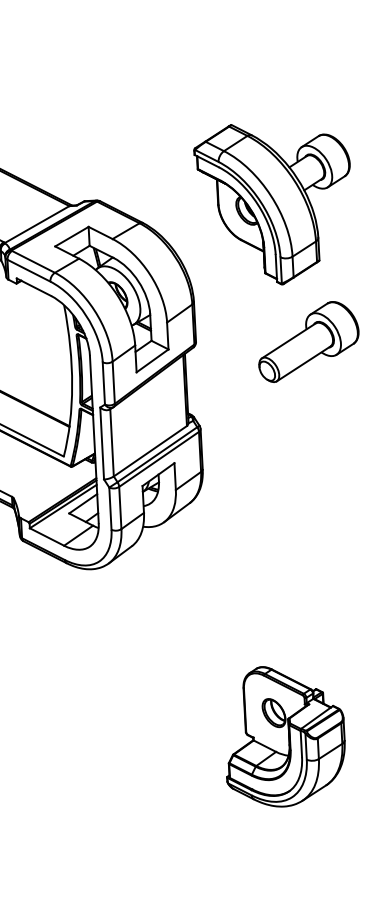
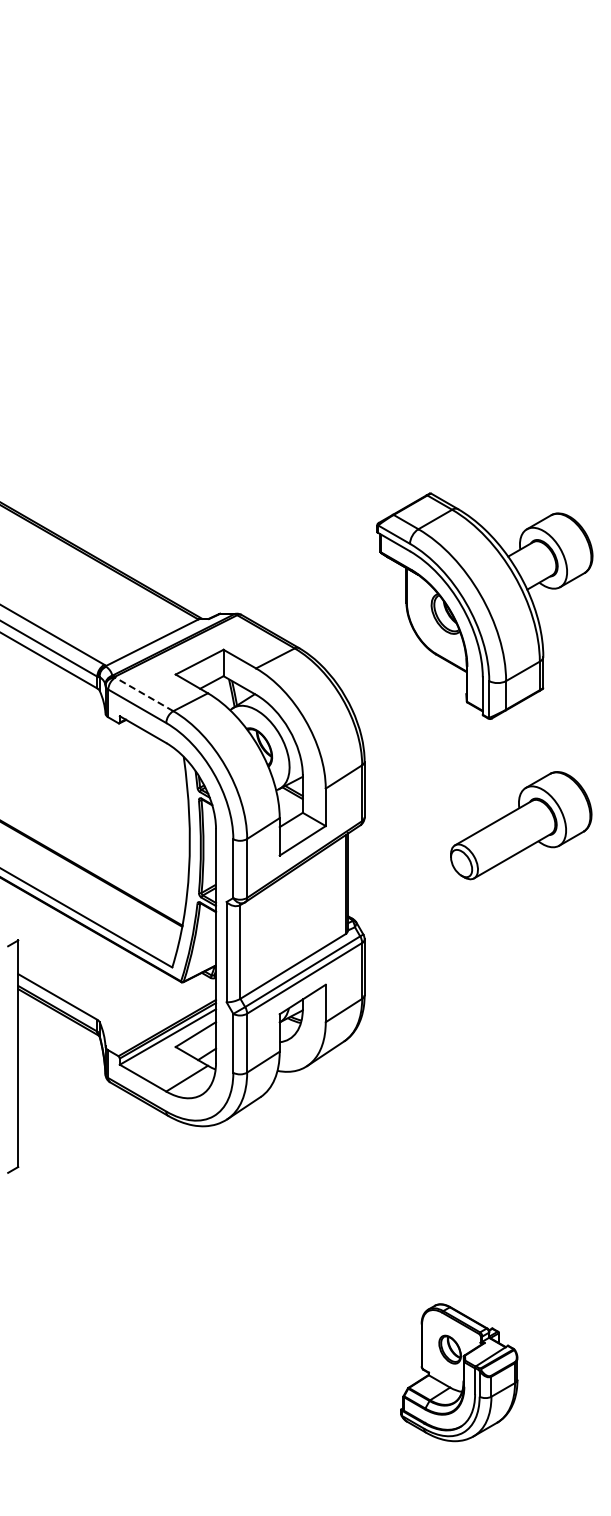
part: (274, 203) -> (484, 605), moved
line: (32, 261) -> (143, 694), solid -> dashed
part: (284, 736) -> (459, 1372), size x0.7

